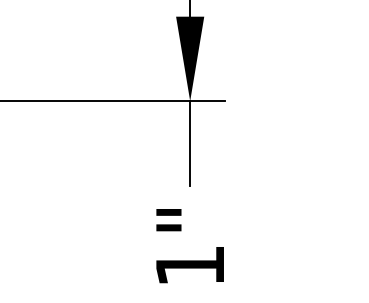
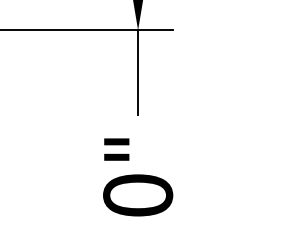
text: (190, 265) -> (138, 195), 1" -> 0"

